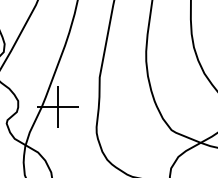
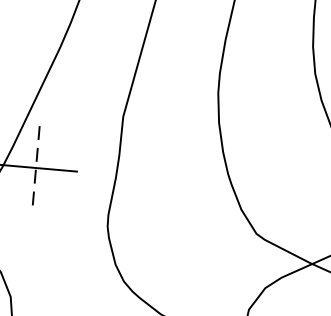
line: (58, 107) -> (36, 169), solid -> dashed

